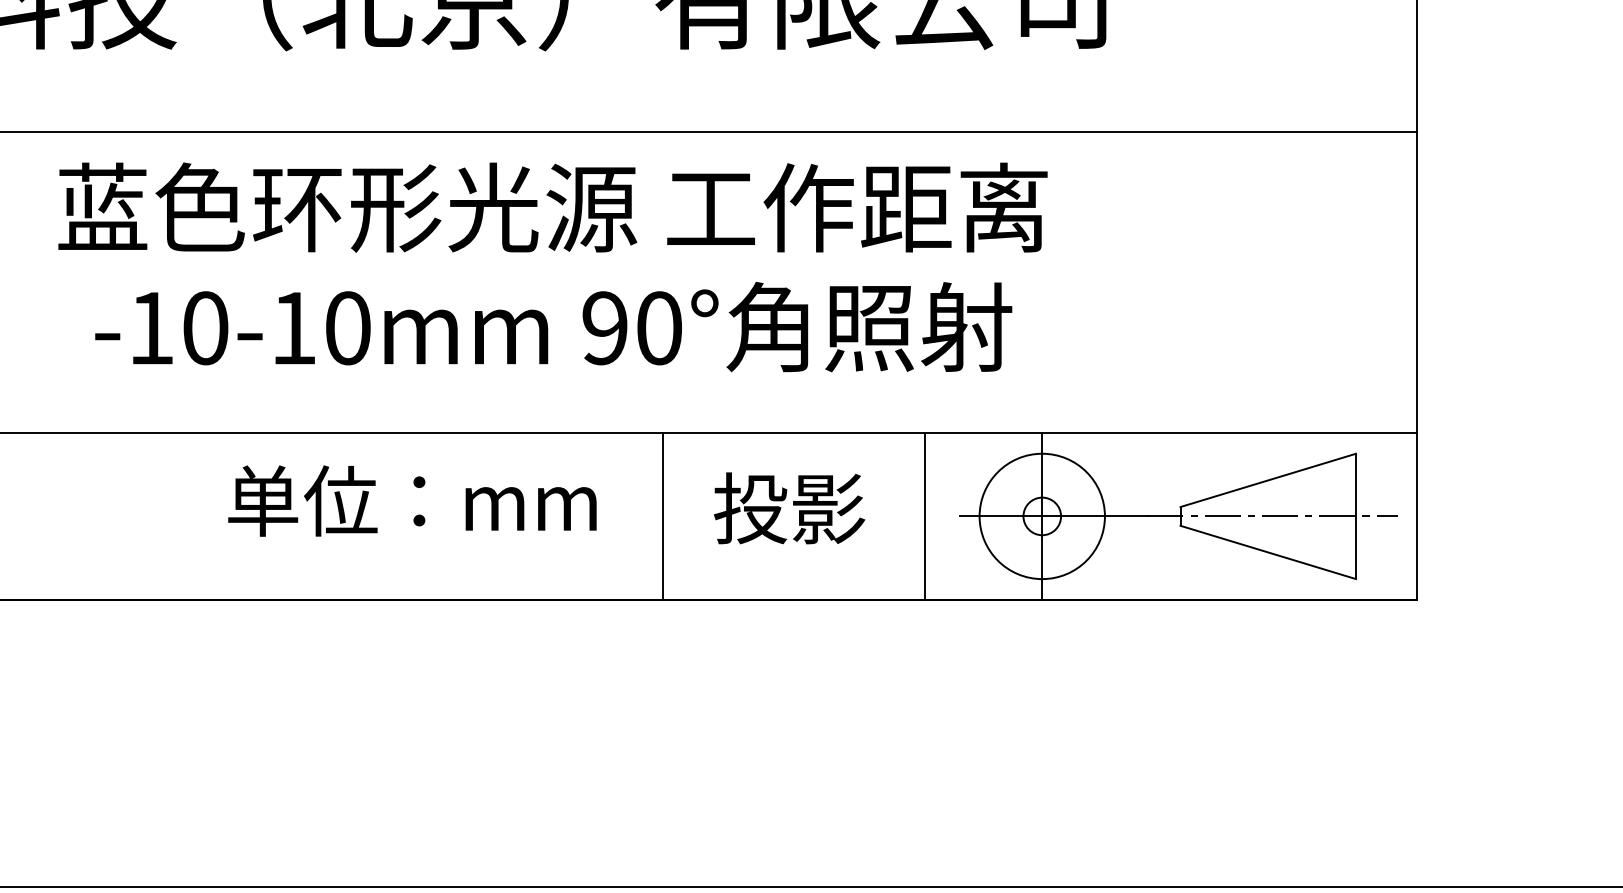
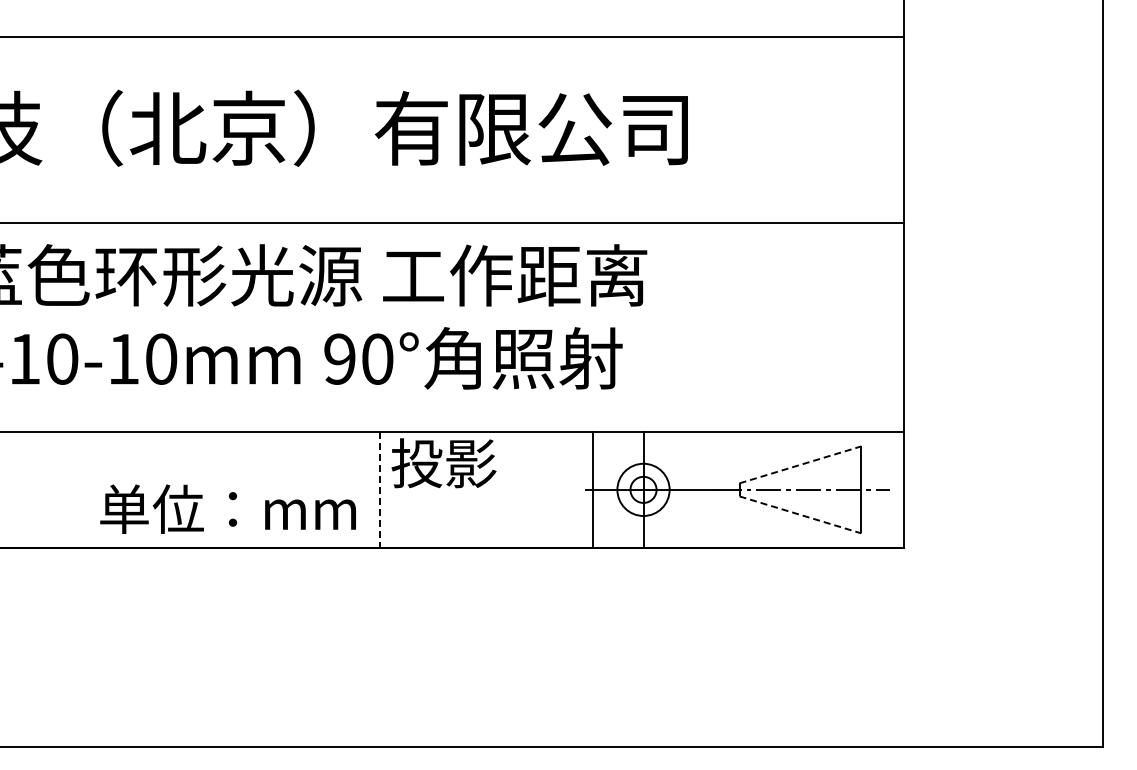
line: (1268, 479) -> (800, 464), solid -> dashed
text: (411, 500) -> (227, 508), moved
text: (788, 508) -> (443, 463), moved
line: (925, 515) -> (593, 489), moved
circle: (1042, 515) -> (643, 489), size x0.6
line: (663, 517) -> (380, 490), solid -> dashed
line: (1268, 551) -> (800, 514), solid -> dashed

